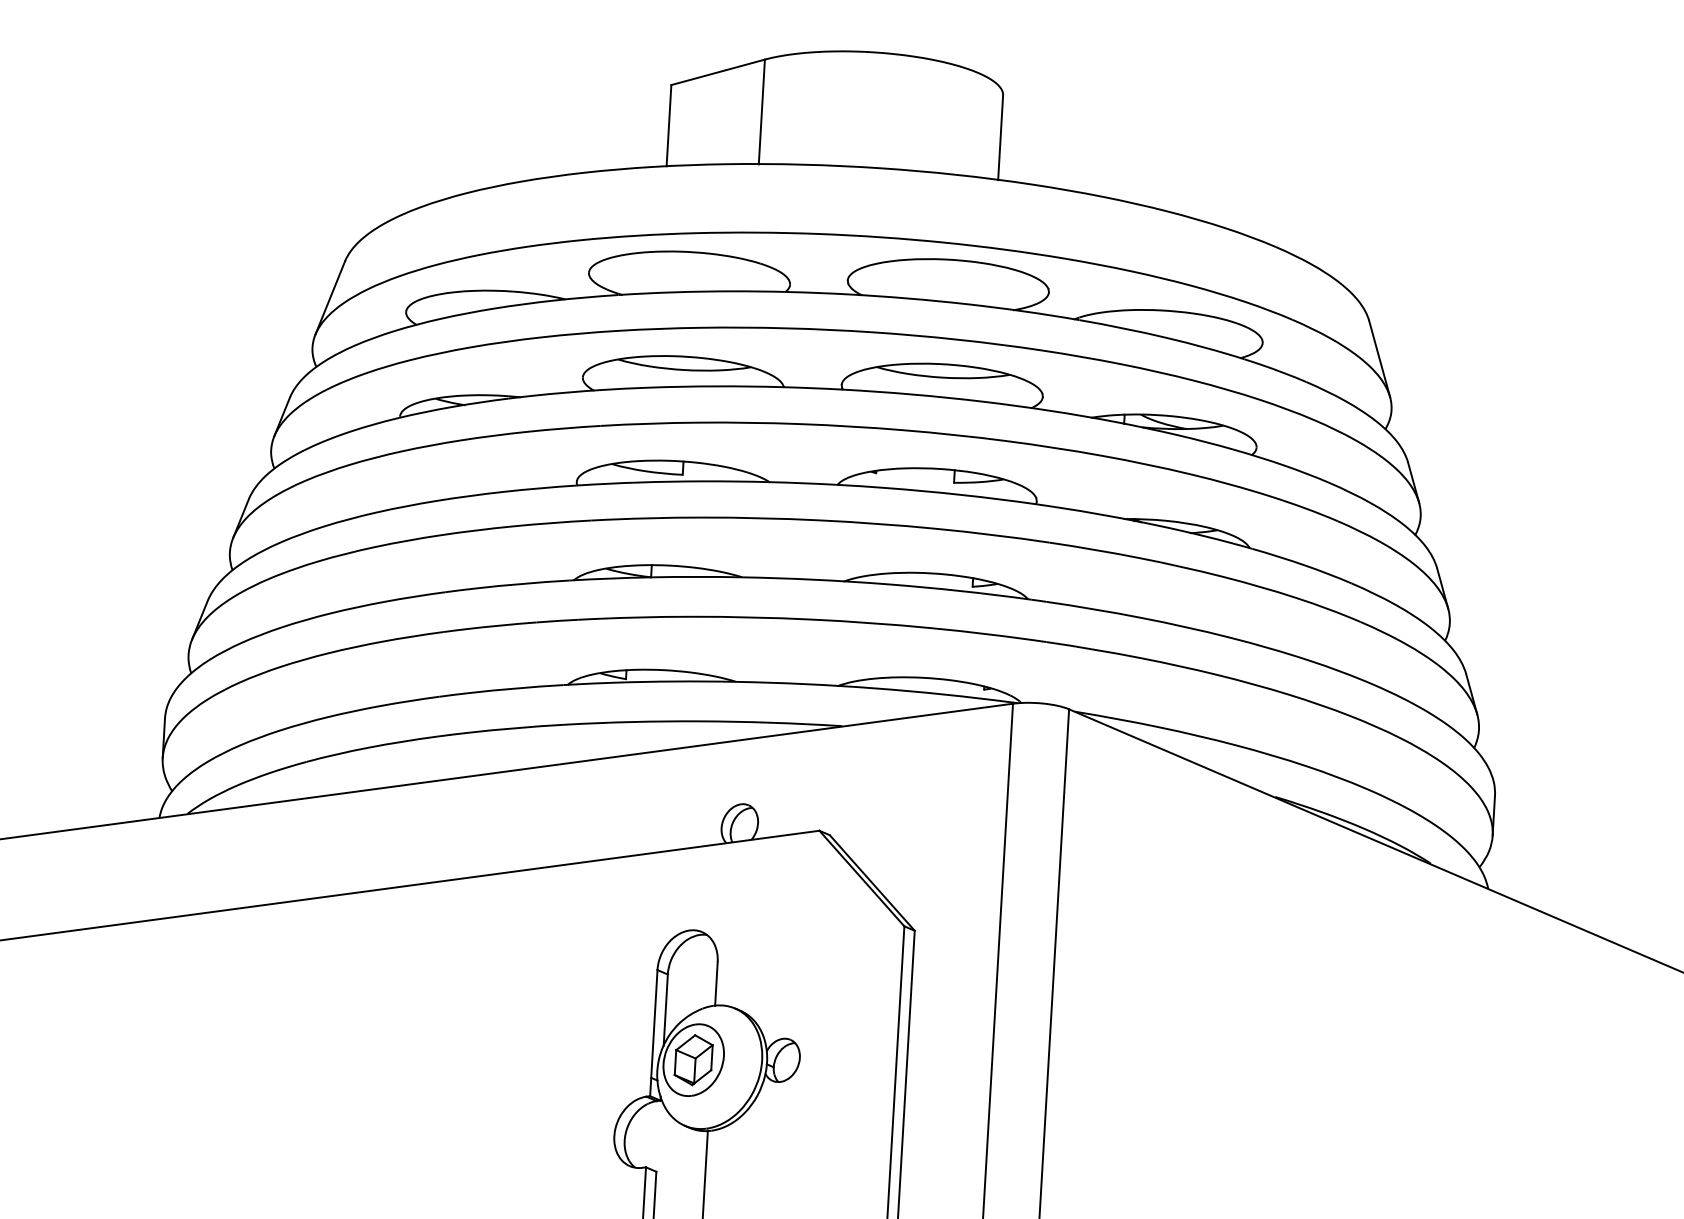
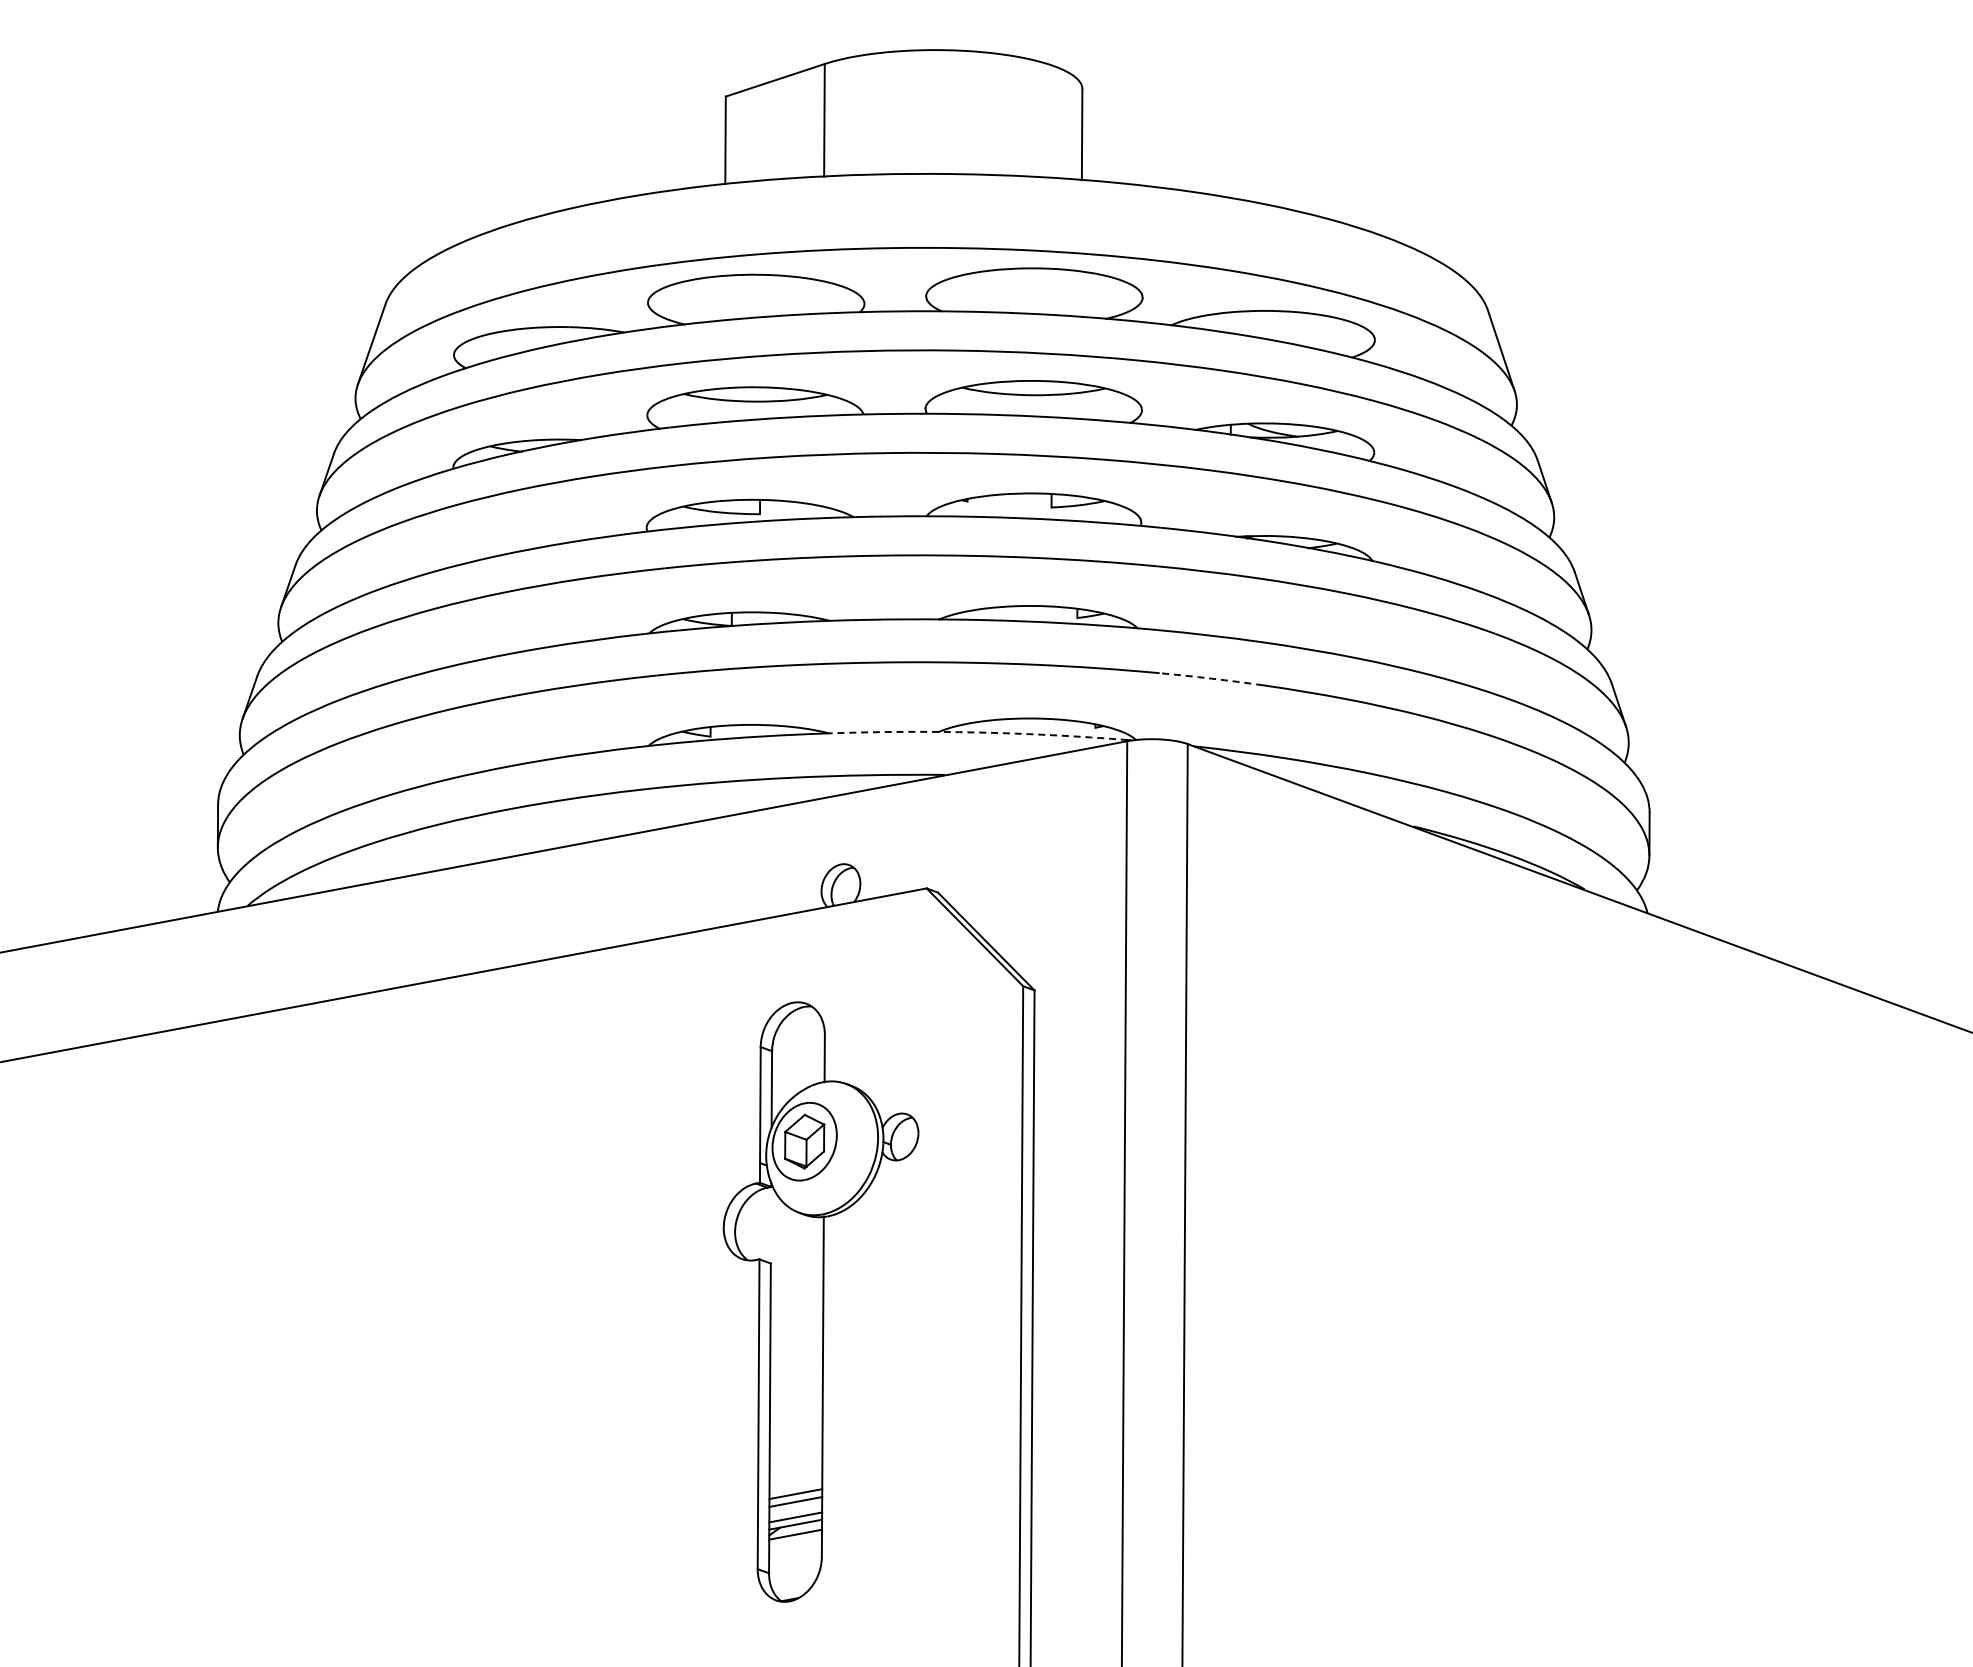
arc: (1094, 649) -> (1211, 678), solid -> dashed
arc: (875, 688) -> (978, 732), solid -> dashed

